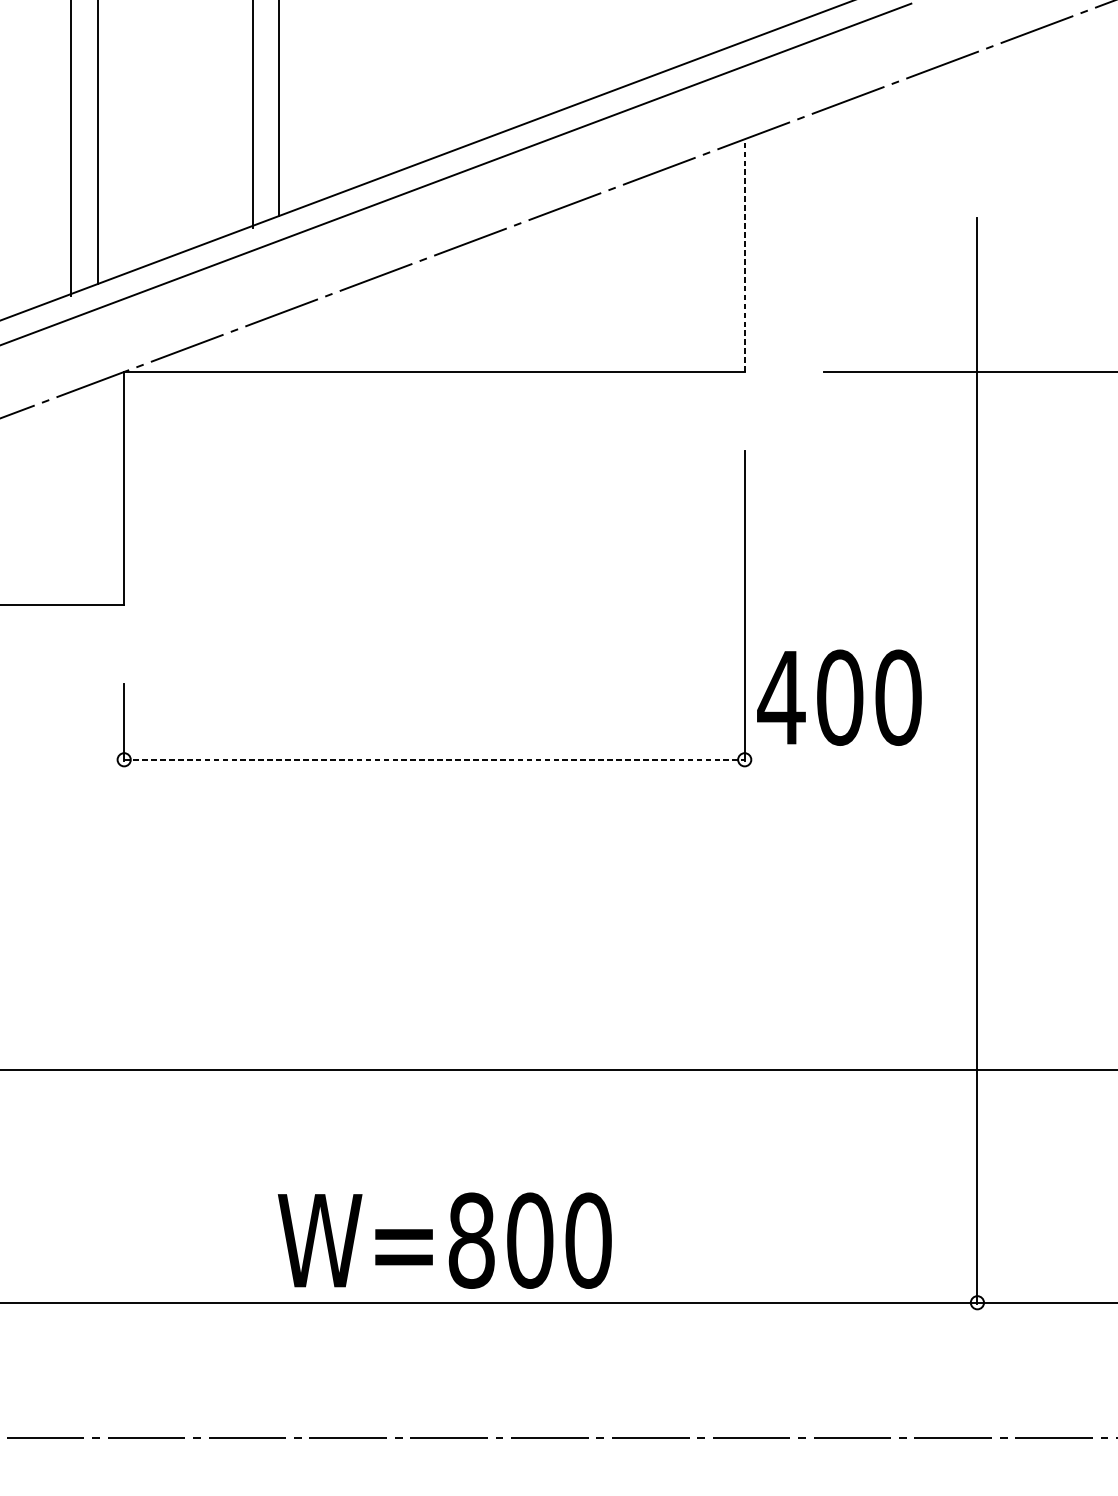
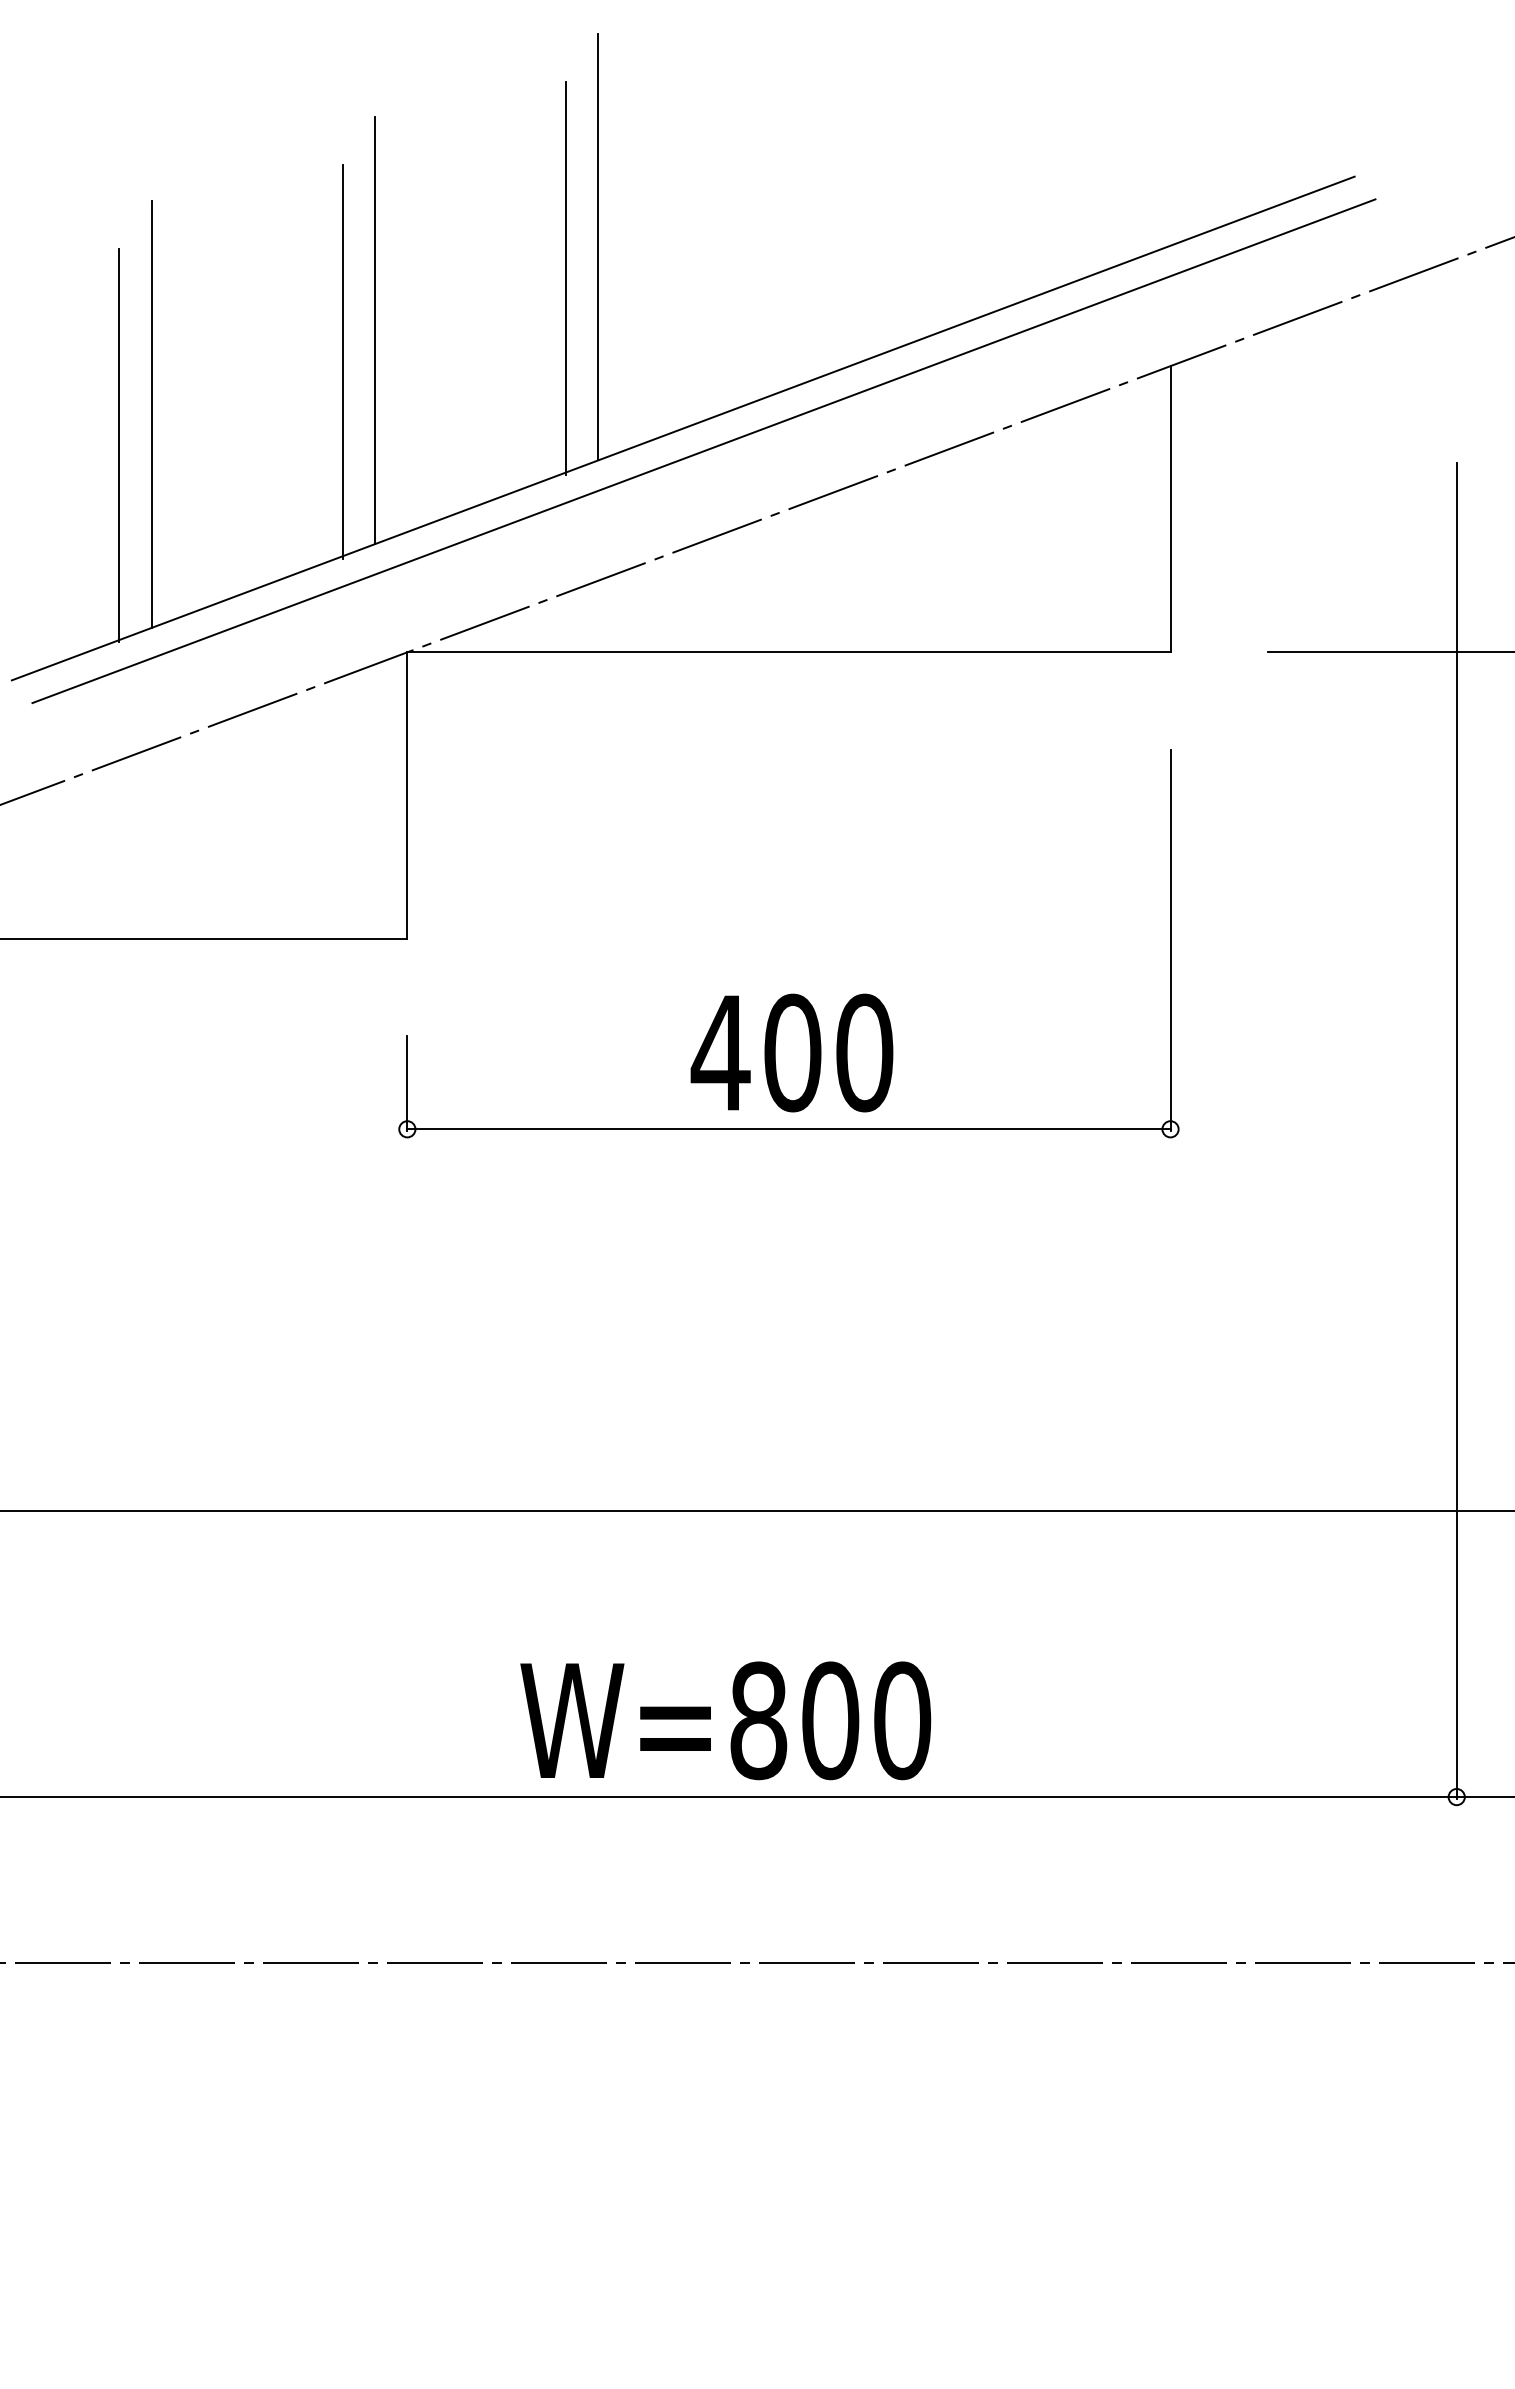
line: (744, 255) -> (1170, 508), dashed -> solid
text: (839, 697) -> (791, 1052), moved
line: (434, 759) -> (788, 1129), dashed -> solid
text: (444, 1240) -> (725, 1720), moved

